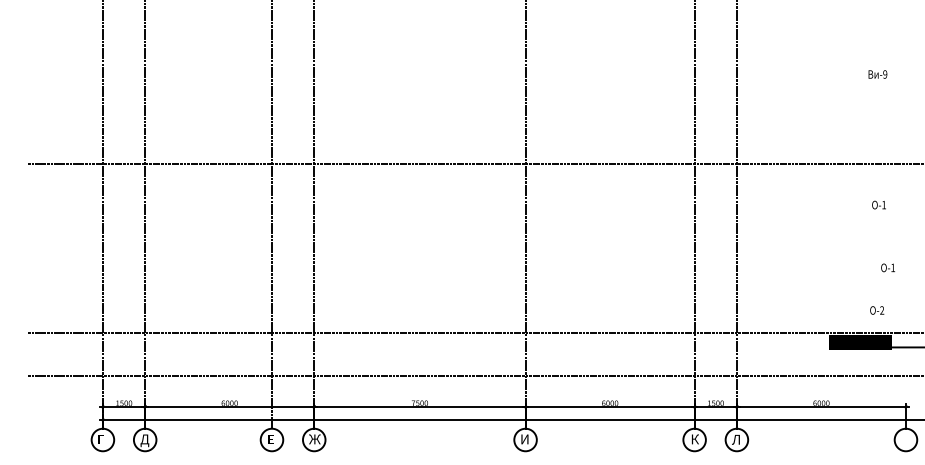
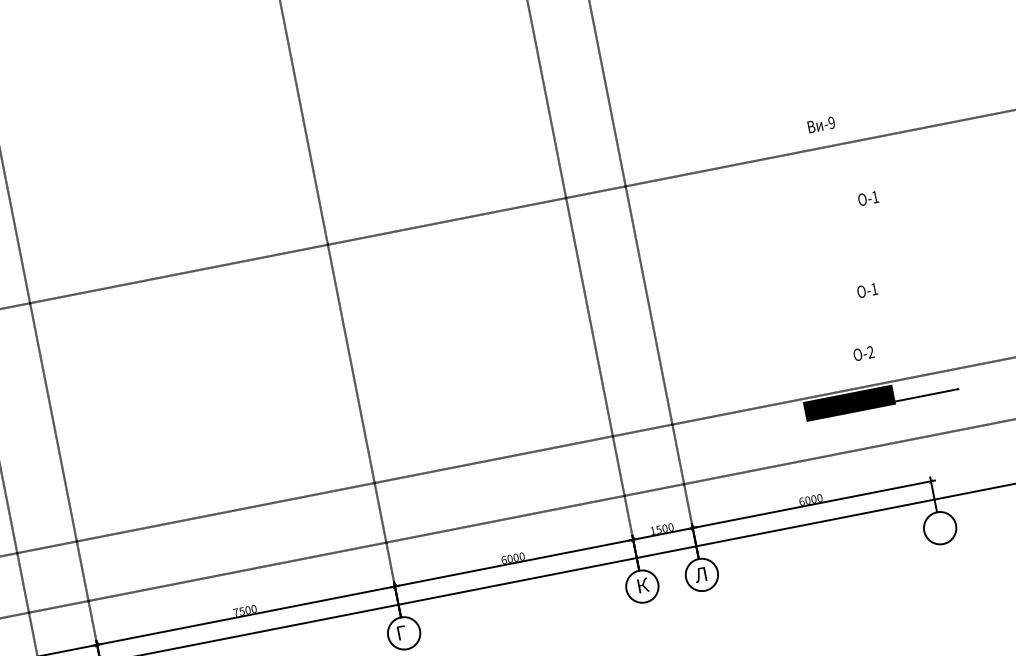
text: (877, 74) -> (820, 125), moved
text: (878, 204) -> (867, 197), moved
text: (524, 439) -> (402, 632), И -> Г

